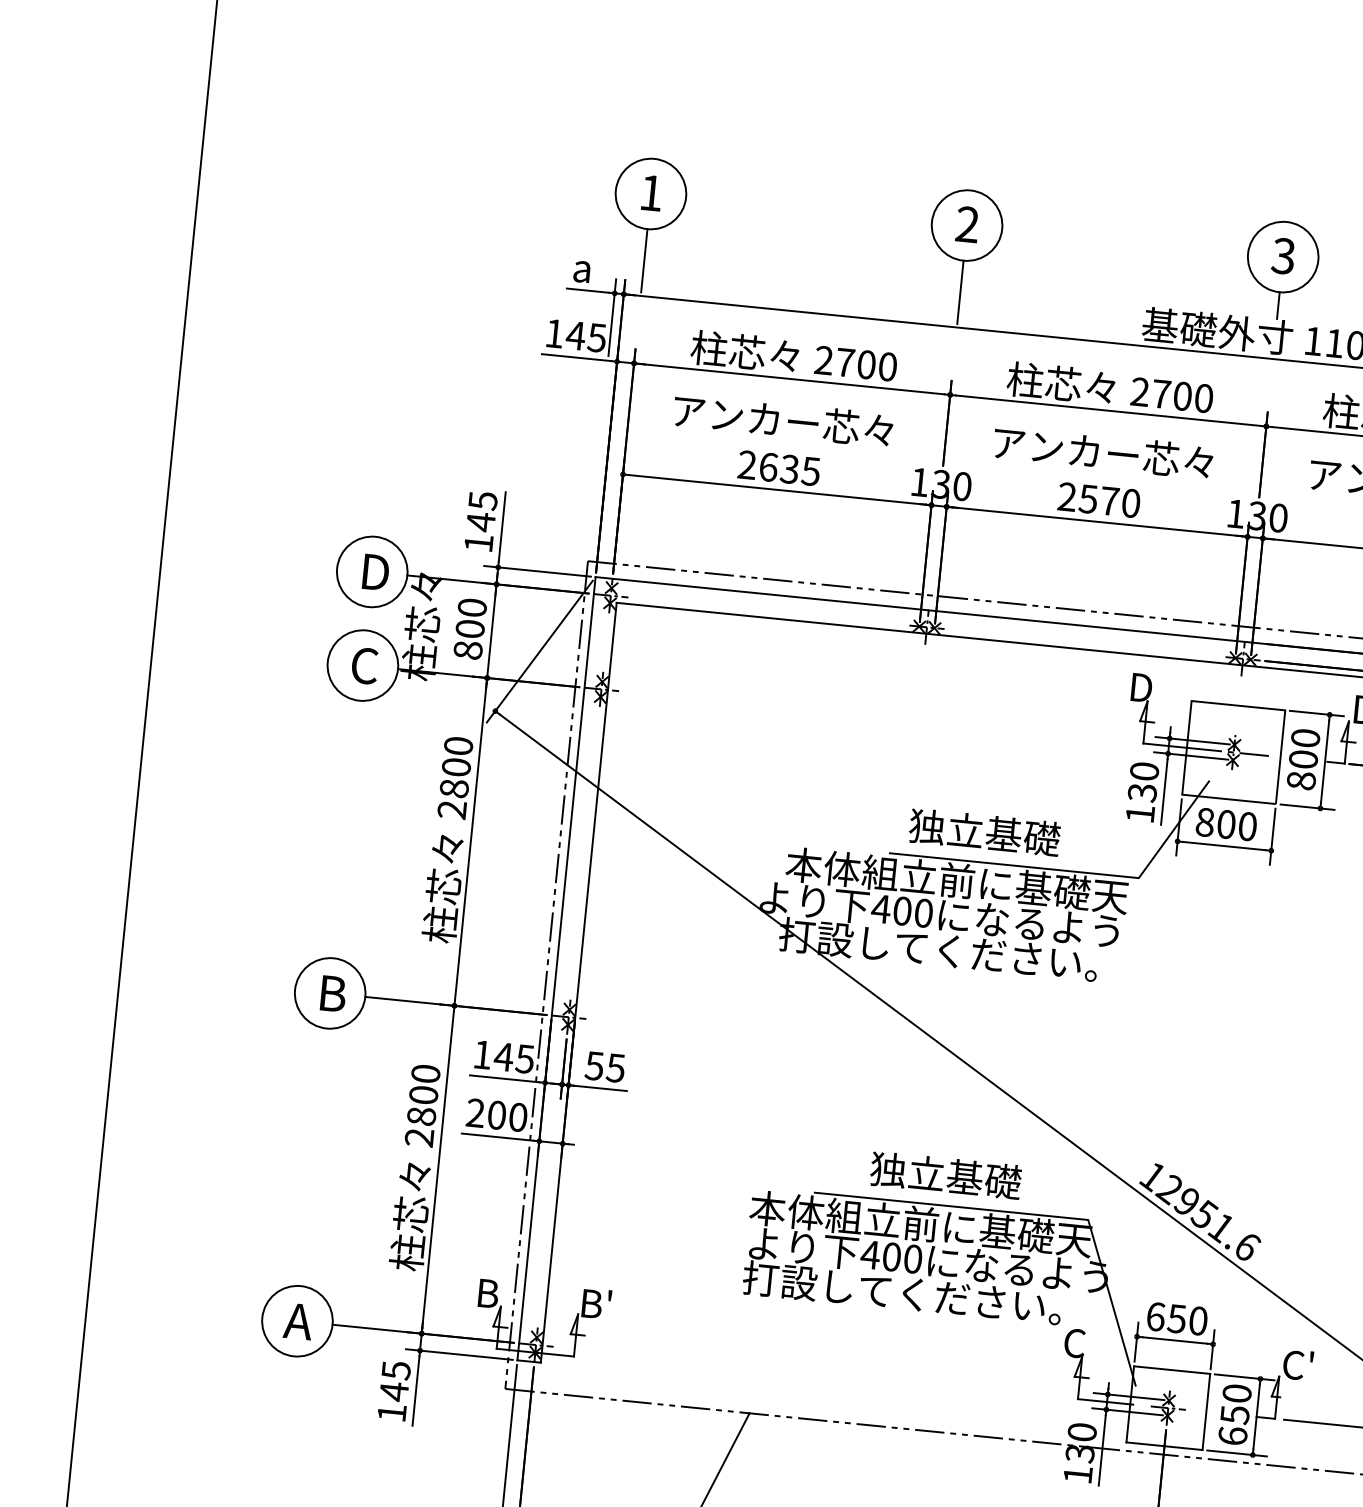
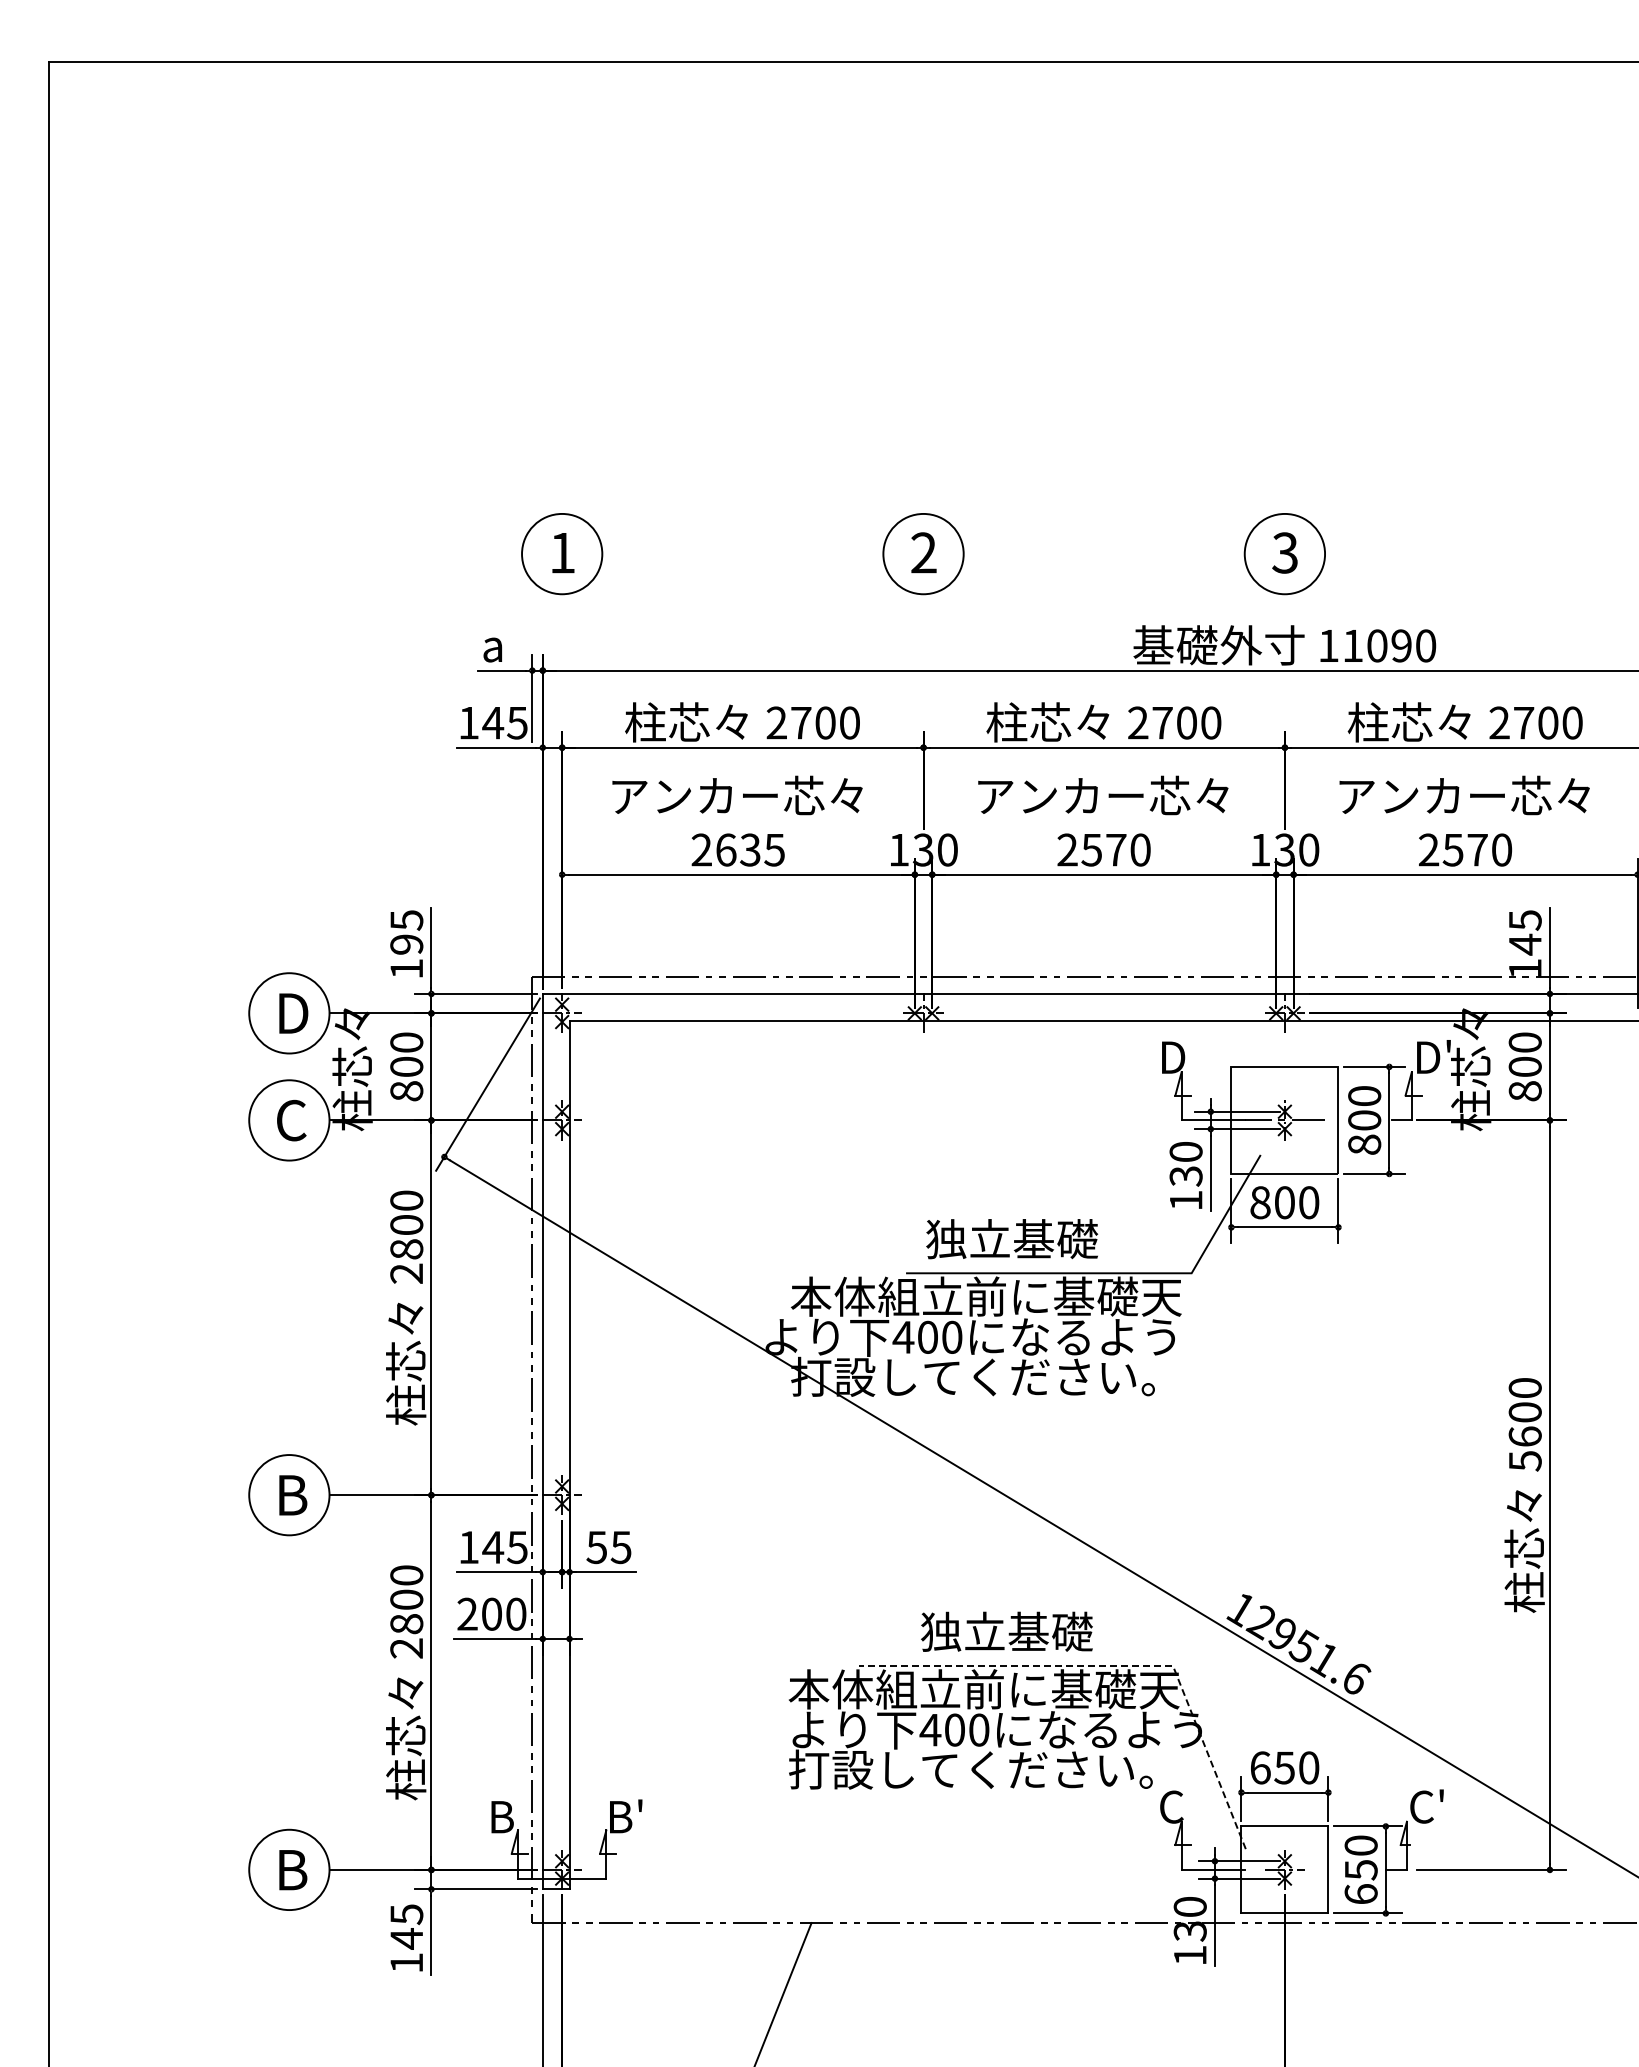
line: (644, 260) -> (562, 630), removed
line: (960, 292) -> (923, 630), removed
line: (1278, 305) -> (1284, 609), removed
text: (480, 521) -> (406, 944), 145 -> 195
line: (1037, 1214) -> (1115, 1665), solid -> dashed
text: (298, 1321) -> (290, 1870), A -> B

